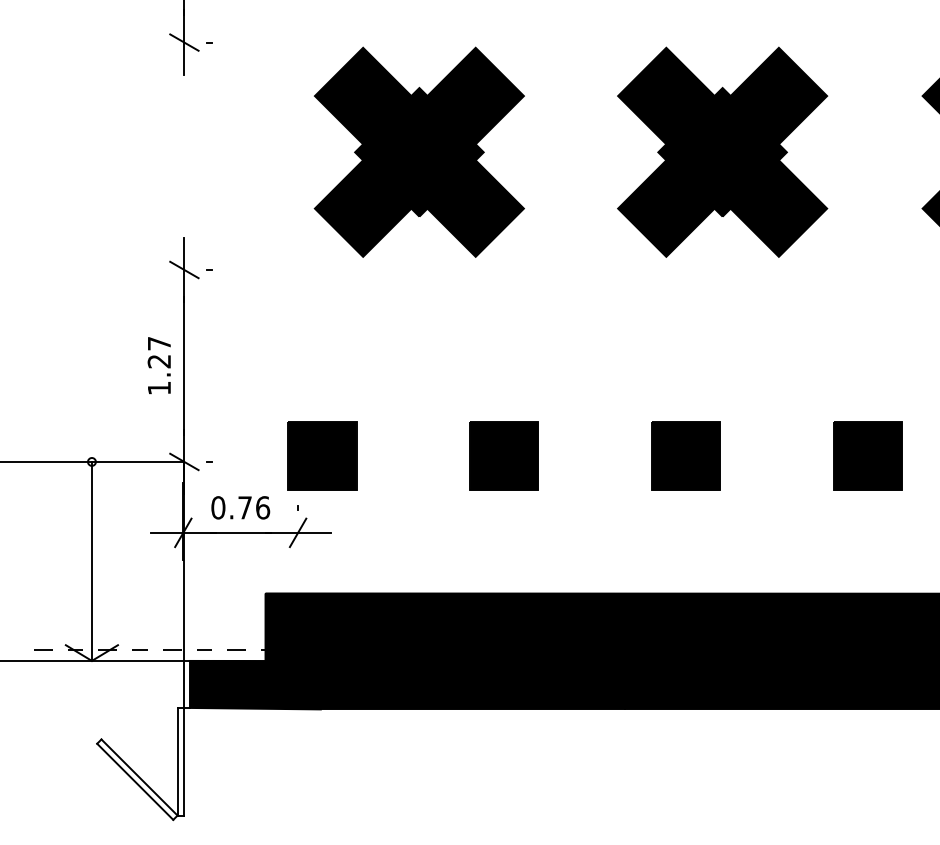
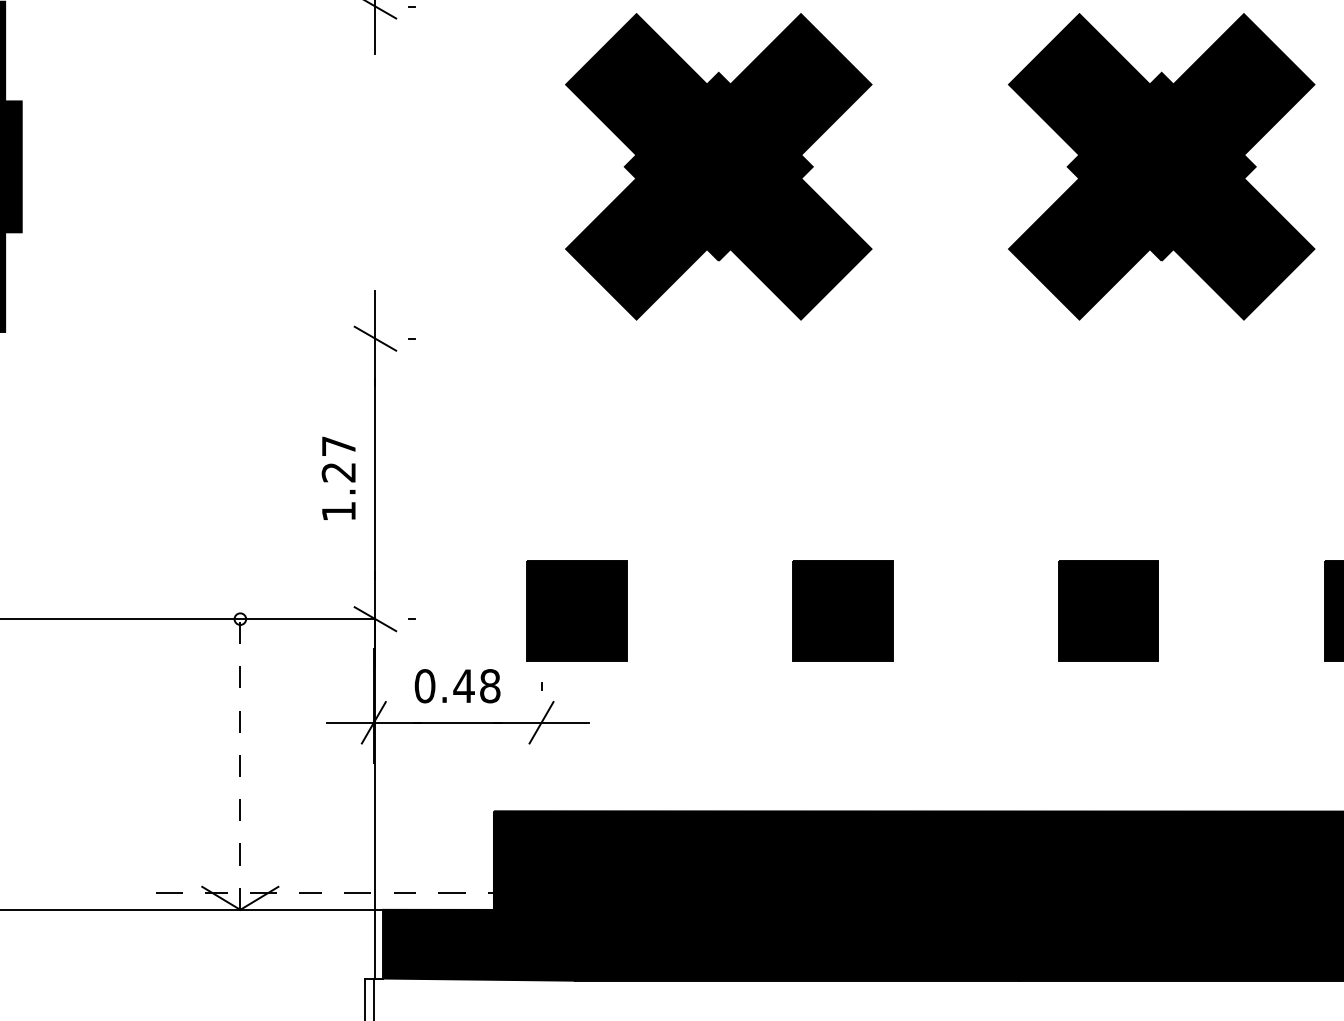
text: (253, 507) -> (476, 685), 0.76 -> 0.48
line: (91, 560) -> (239, 763), solid -> dashed

